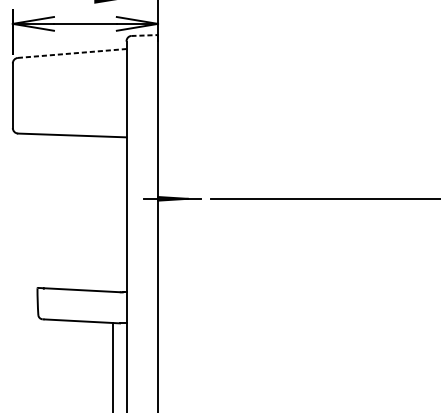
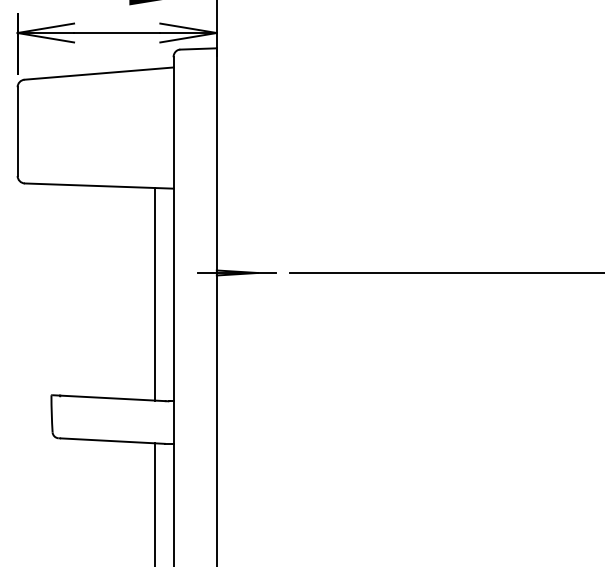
line: (145, 35) -> (199, 48), dashed -> solid
line: (72, 53) -> (99, 73), dashed -> solid
line: (113, 214) -> (155, 294), added

